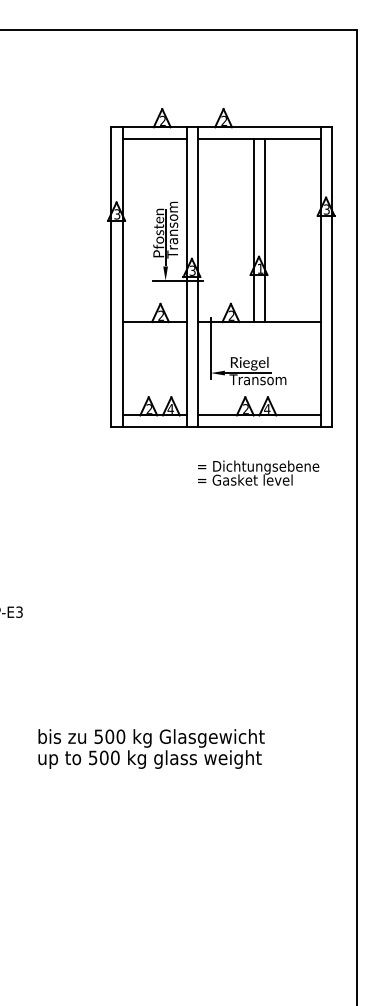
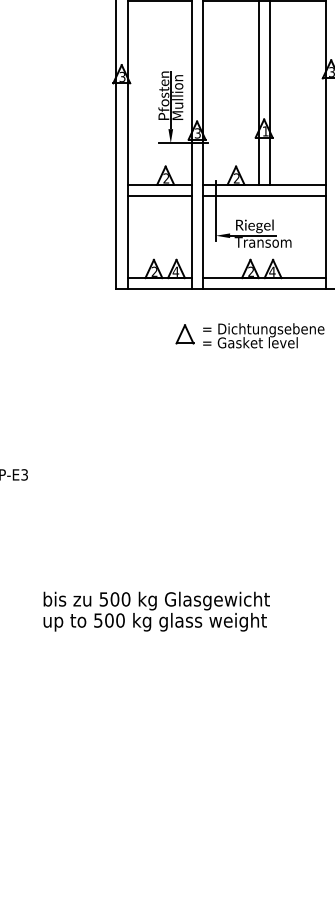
text: (172, 229) -> (177, 92), Transom -> Mullion
line: (154, 333) -> (159, 196), added
line: (258, 333) -> (263, 196), added
part: (179, 471) -> (184, 334), added

